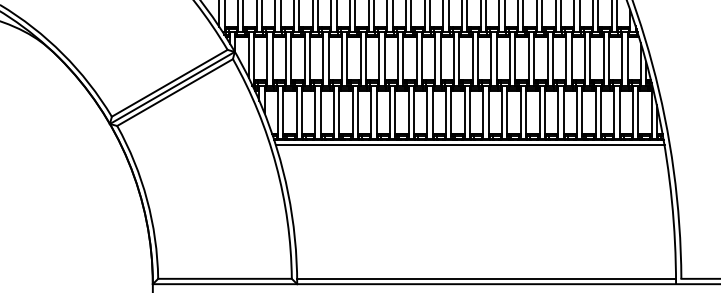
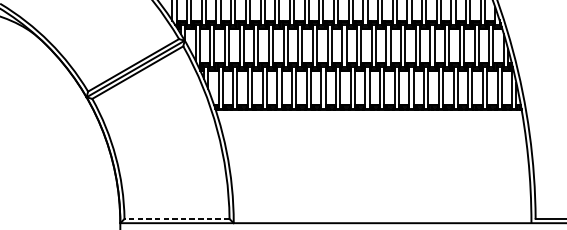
line: (469, 145) -> (369, 114), removed
line: (225, 278) -> (177, 218), solid -> dashed
line: (486, 278) -> (382, 218), removed

